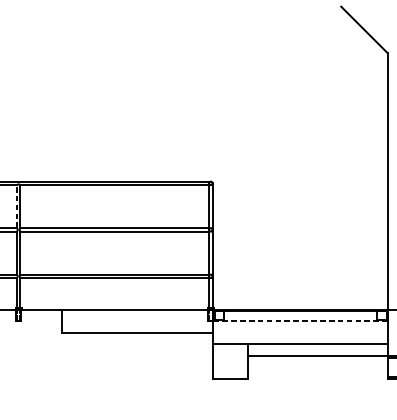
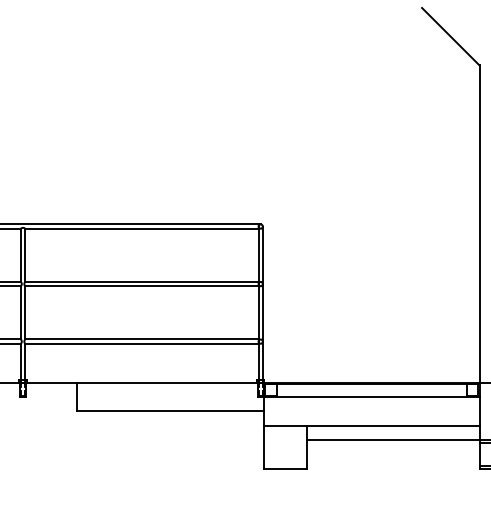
line: (16, 206) -> (20, 255), dashed -> solid
line: (300, 320) -> (371, 396), dashed -> solid

